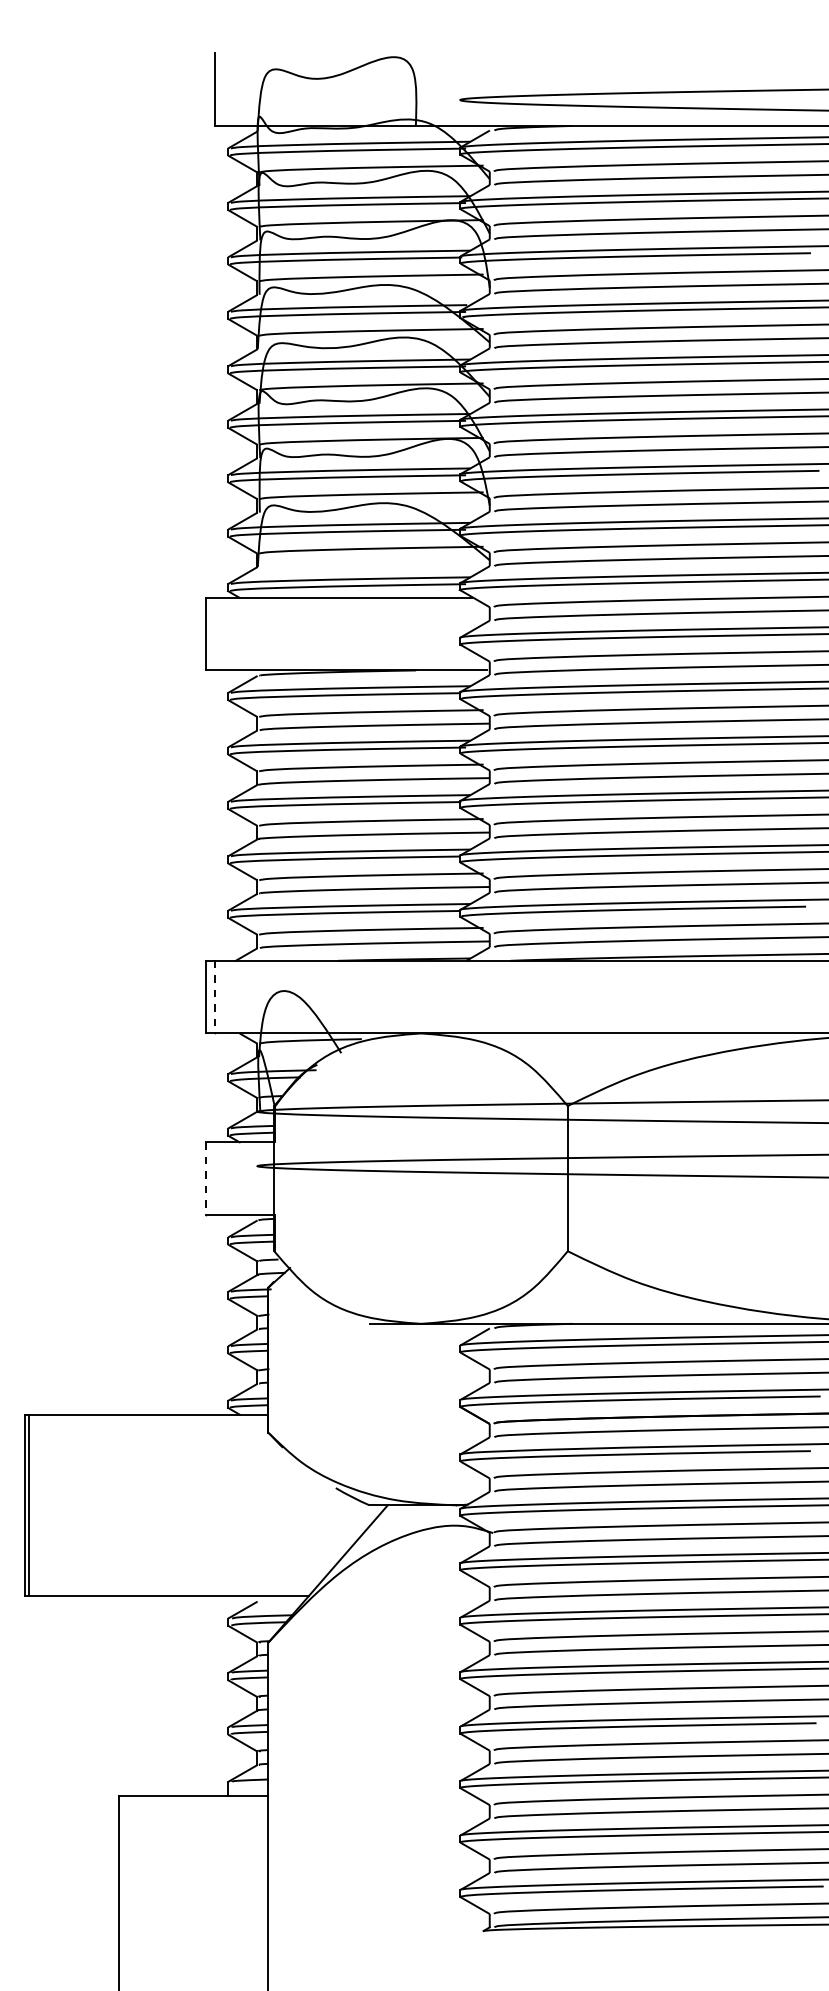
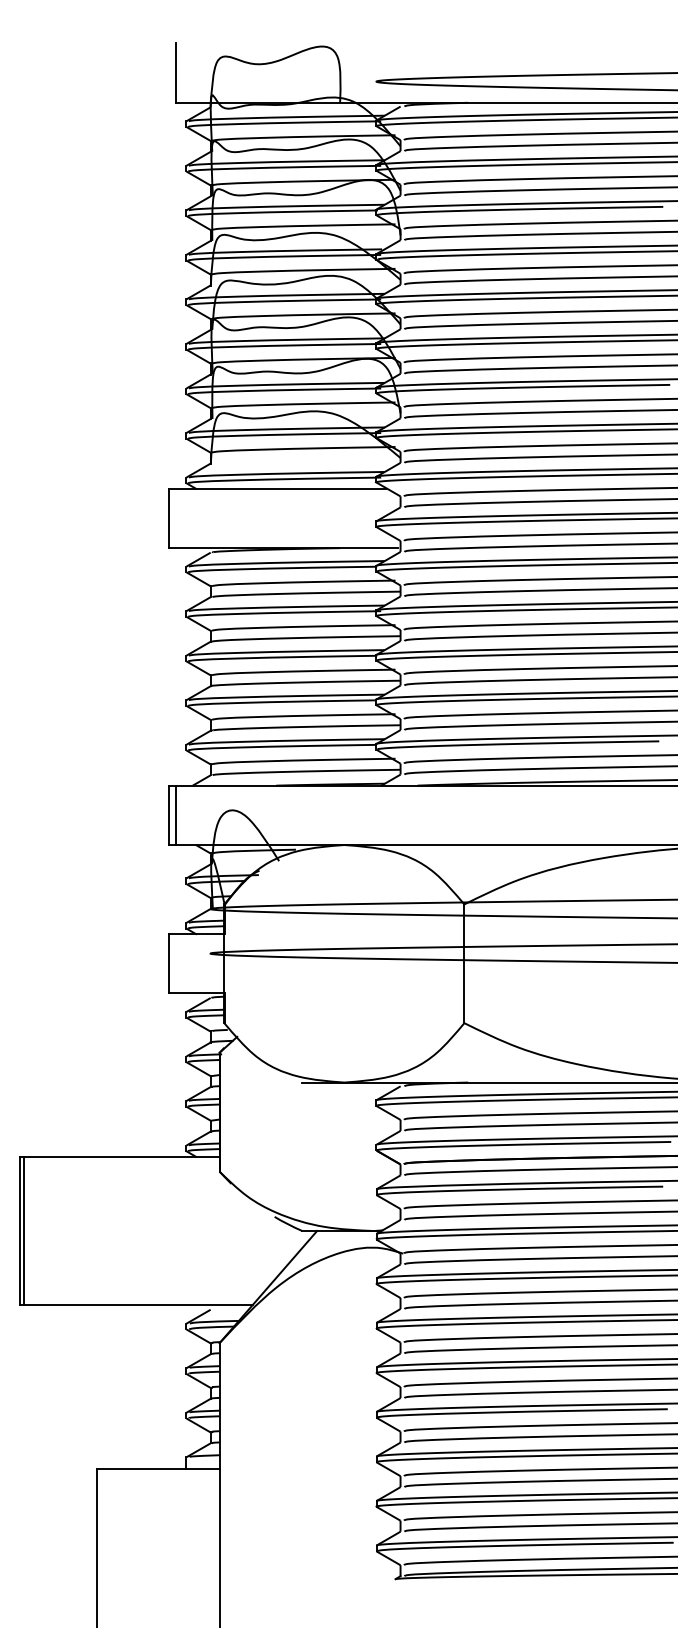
line: (215, 997) -> (176, 815), dashed -> solid
line: (206, 1179) -> (168, 964), dashed -> solid

